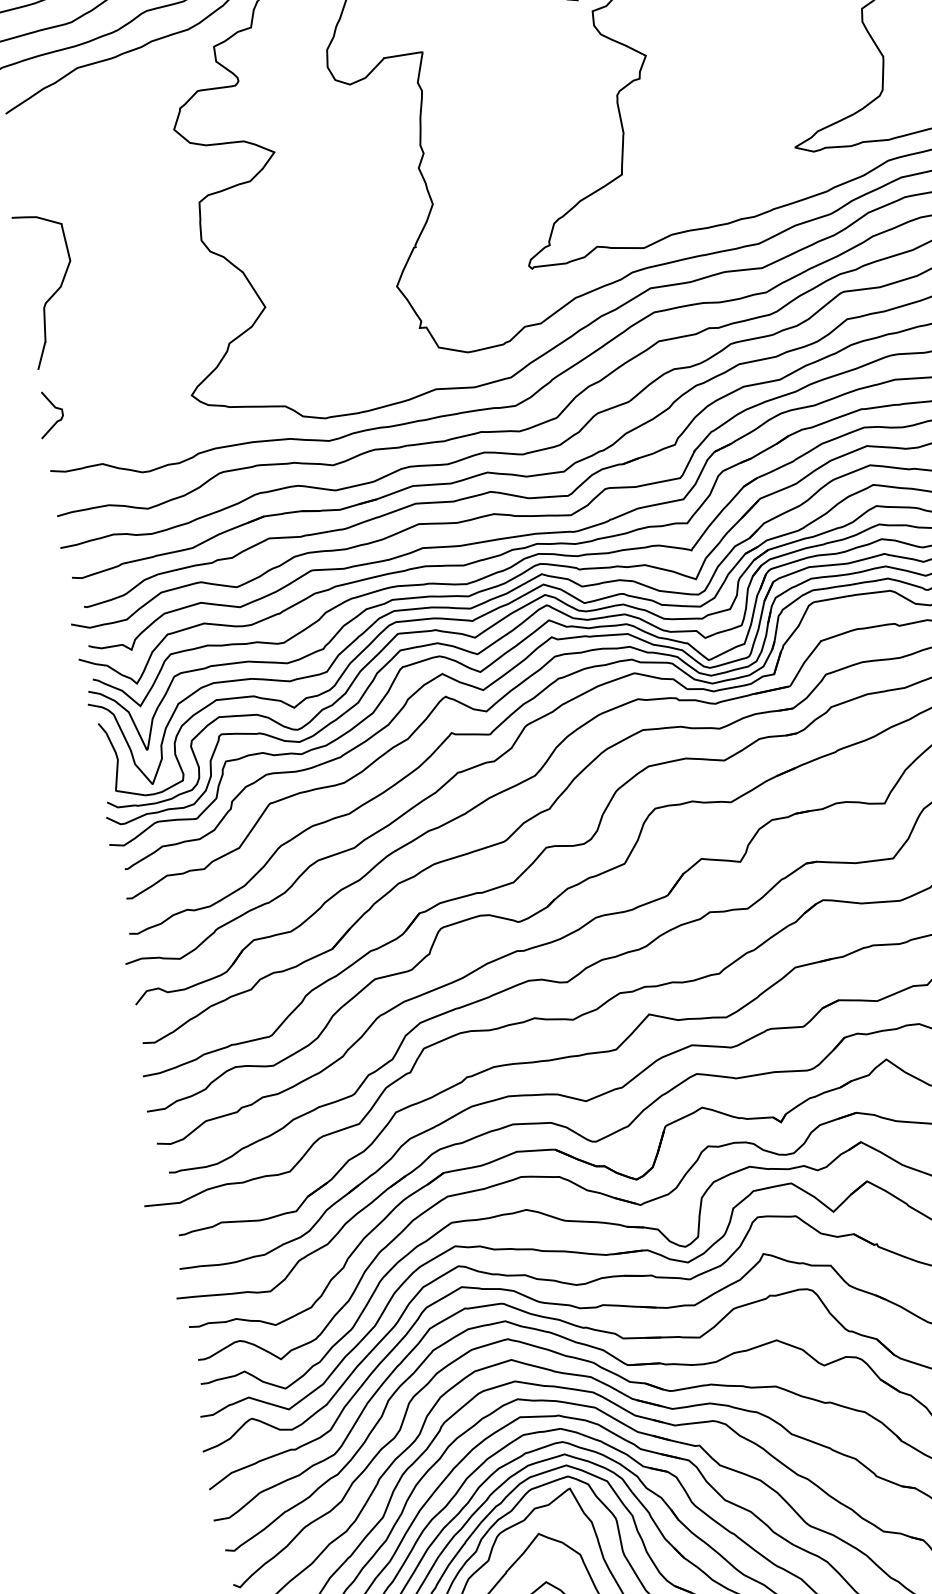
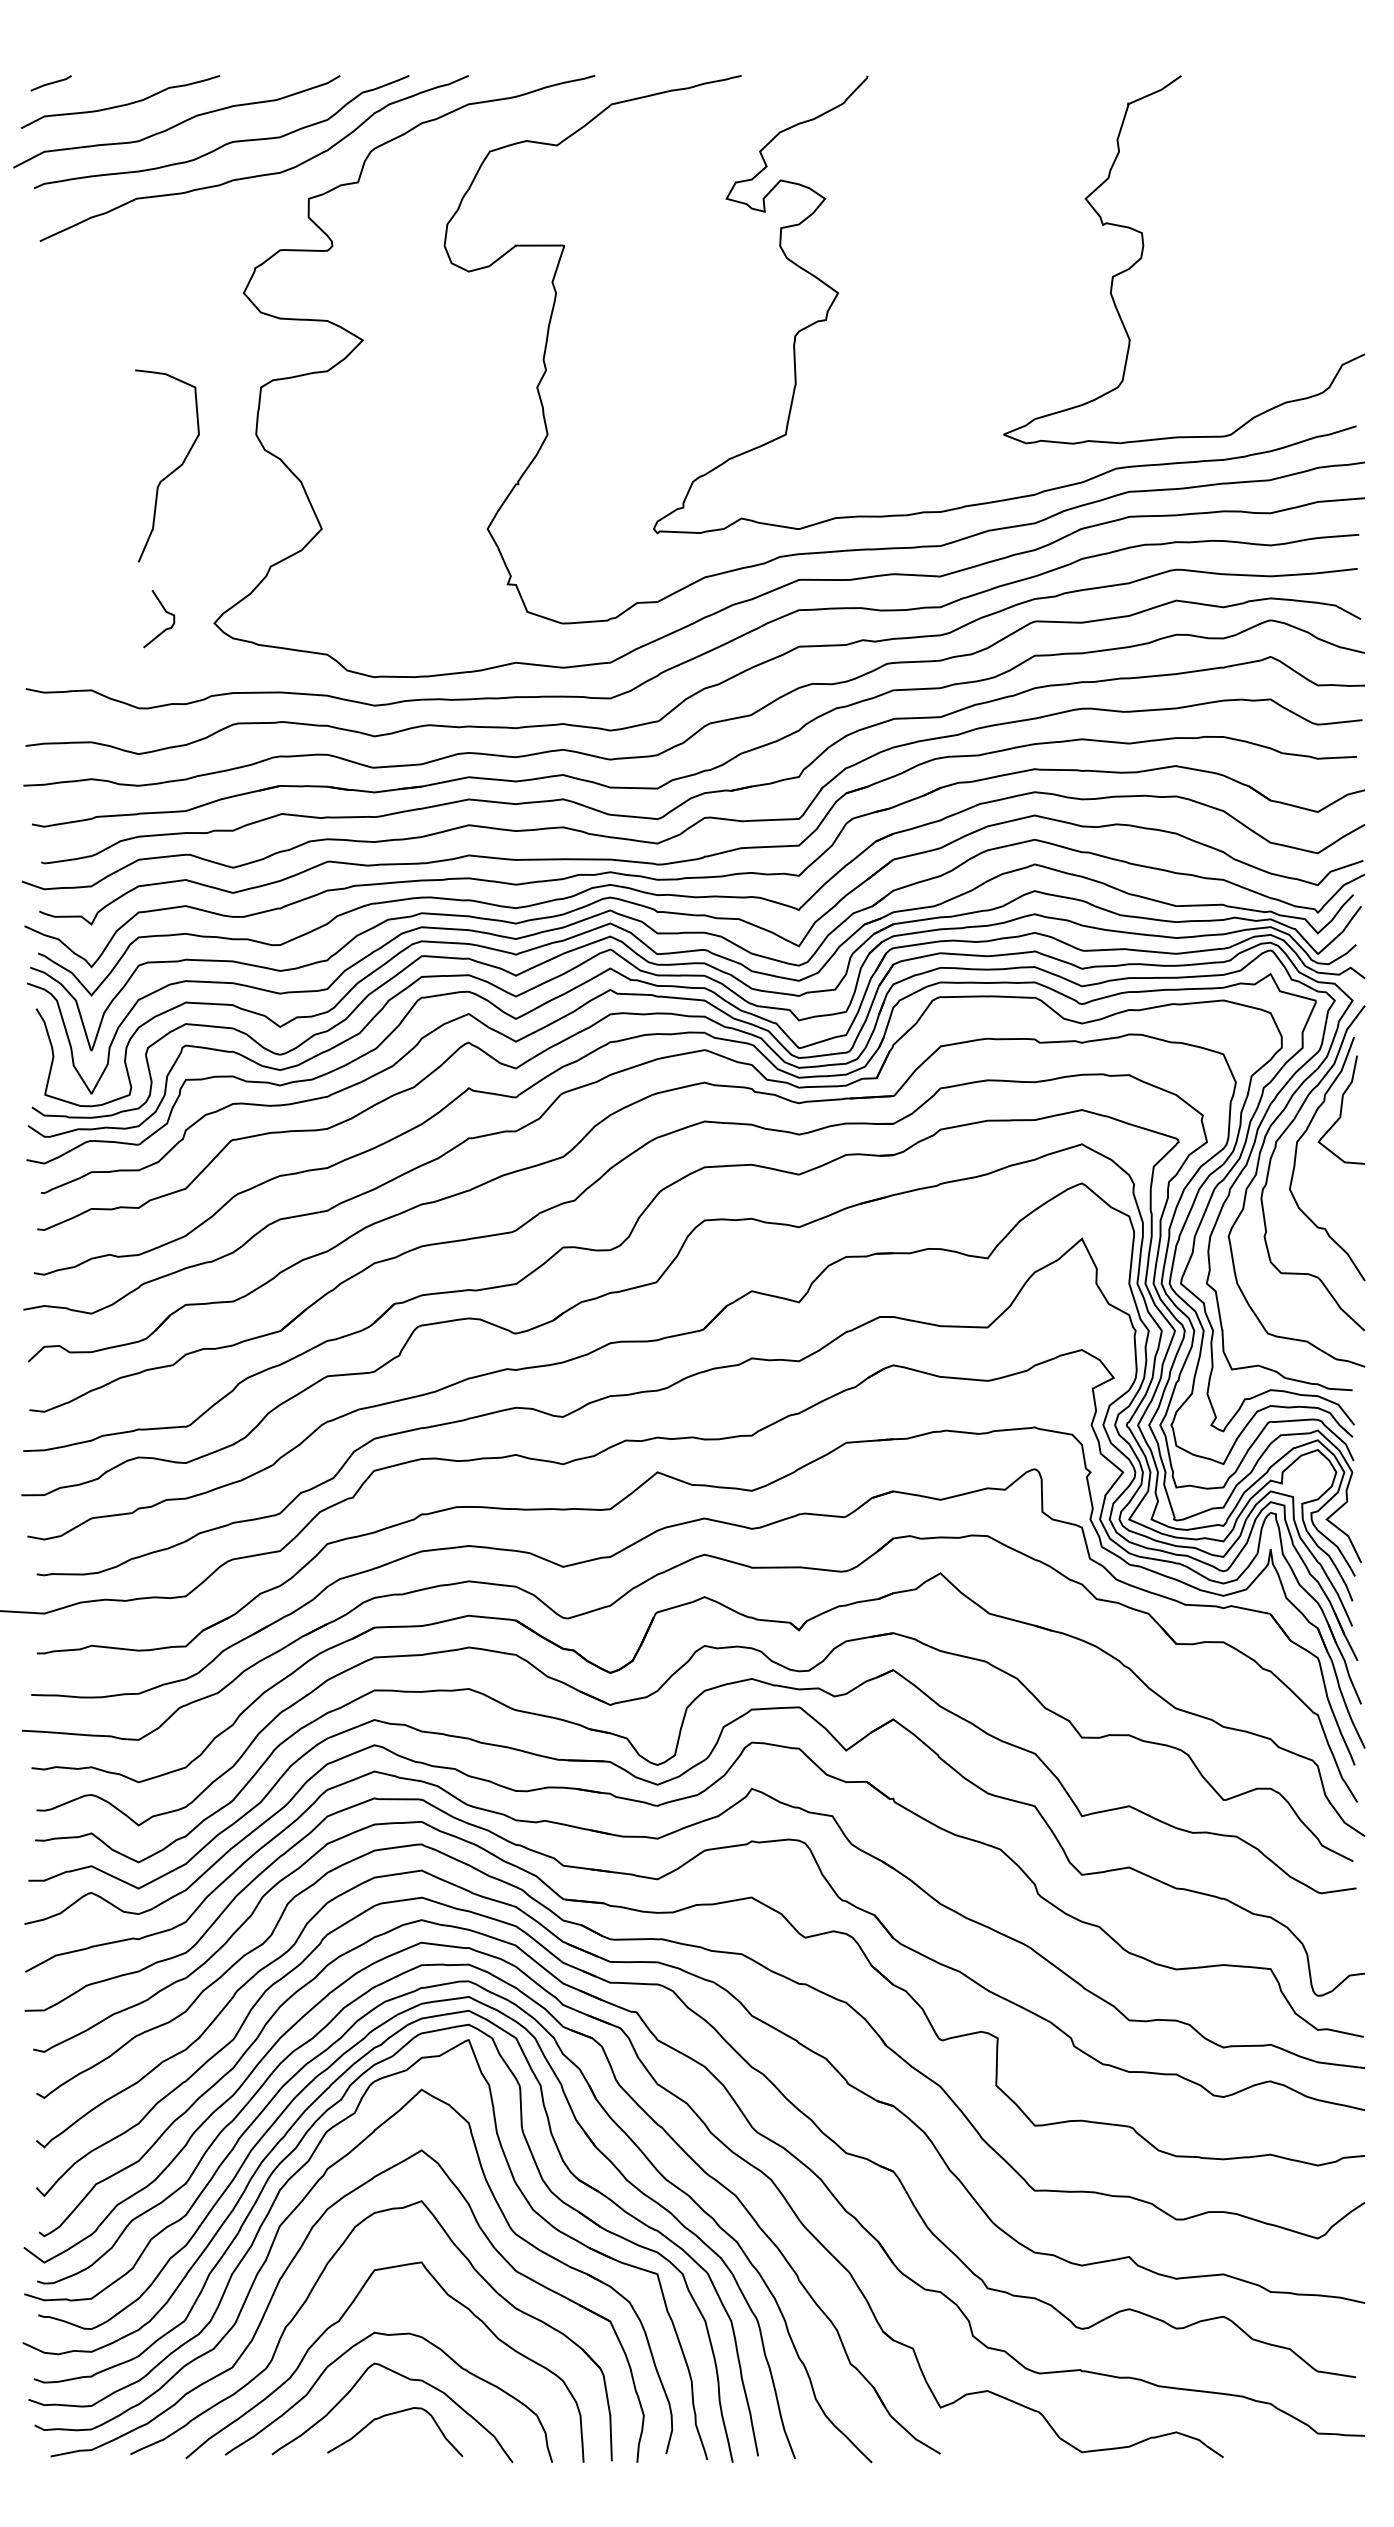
curve: (53, 293) -> (171, 471), moved
curve: (54, 408) -> (165, 612), moved

